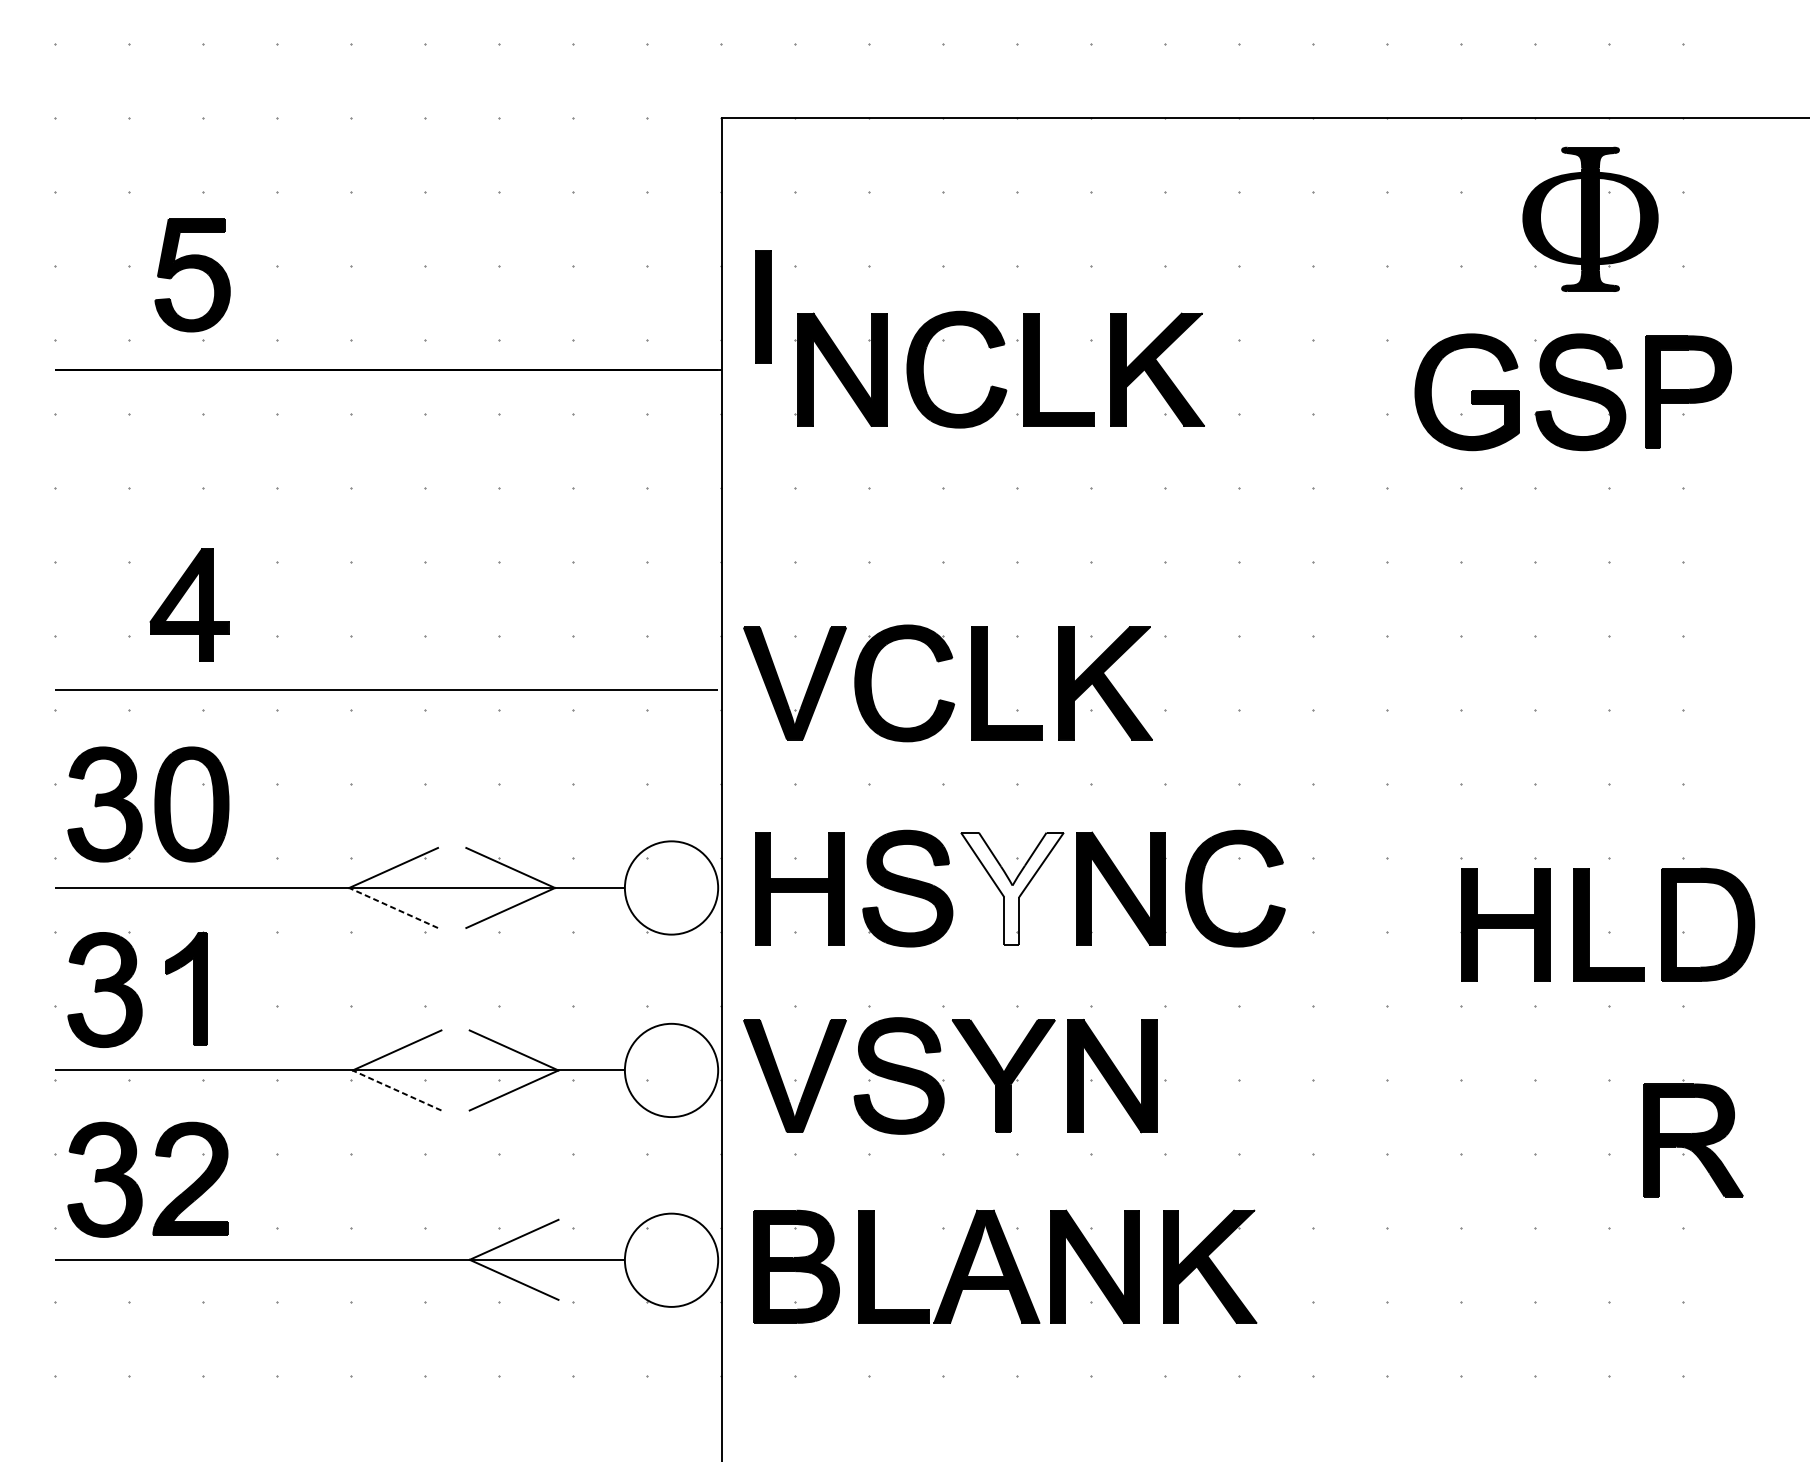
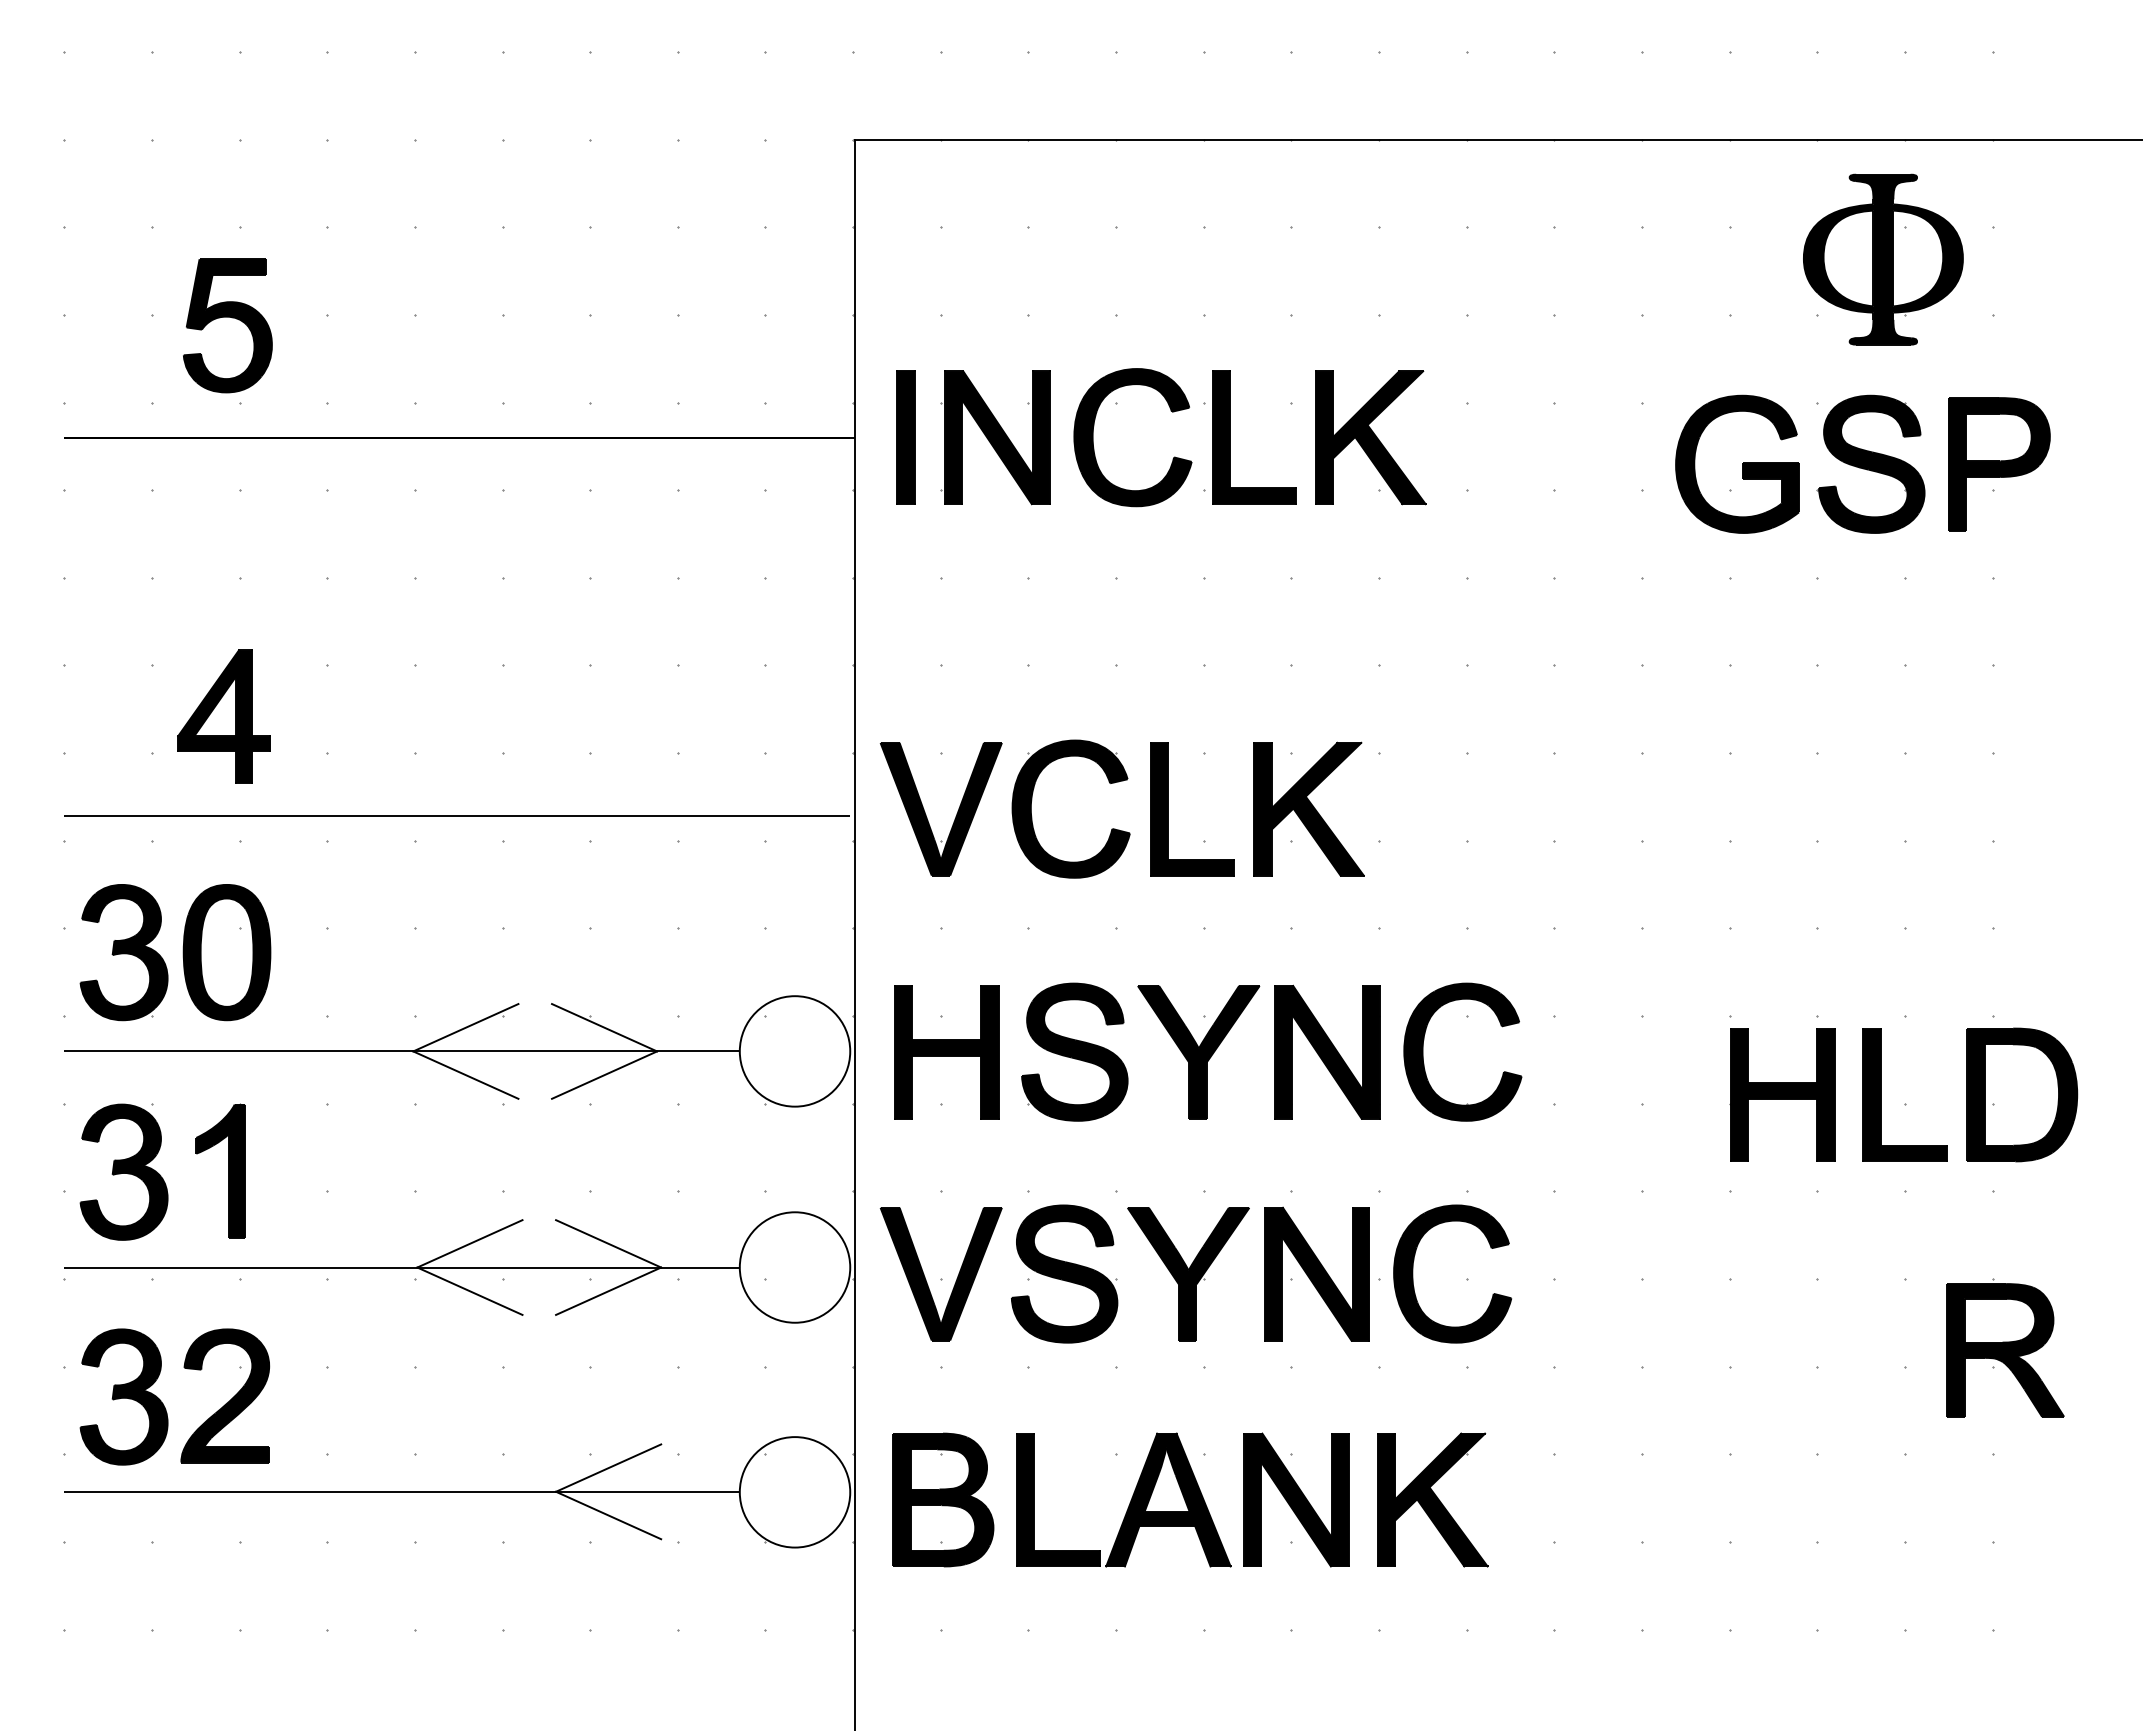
part: (763, 307) -> (905, 437), moved
fill: (1012, 888) -> (1198, 1051), added
line: (393, 908) -> (465, 1075), dashed -> solid
part: (1193, 1075) -> (1413, 1273), added
line: (396, 1090) -> (469, 1291), dashed -> solid

